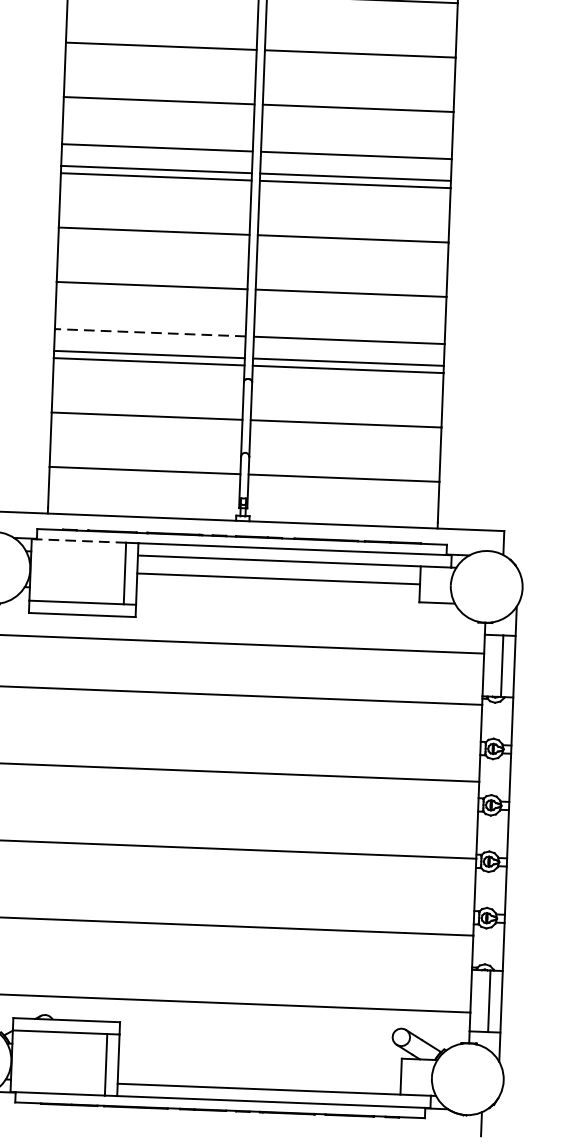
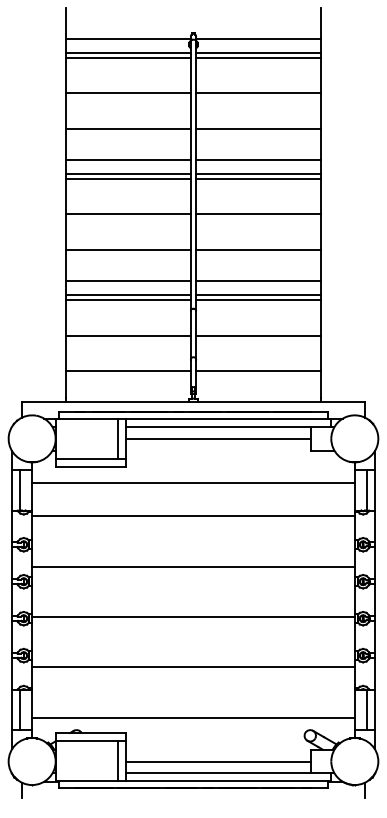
line: (150, 333) -> (128, 281), dashed -> solid
line: (78, 541) -> (86, 419), dashed -> solid
line: (259, 1071) -> (218, 761), added

